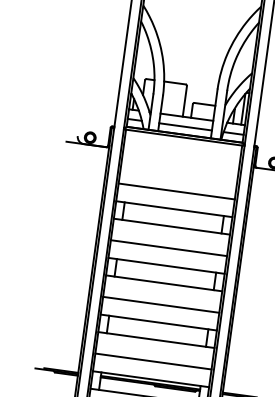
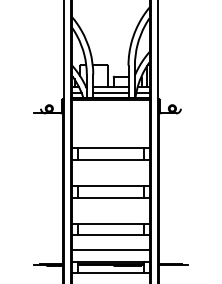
line: (176, 191) -> (110, 136), removed
line: (168, 248) -> (110, 174), removed
line: (160, 304) -> (110, 211), removed

